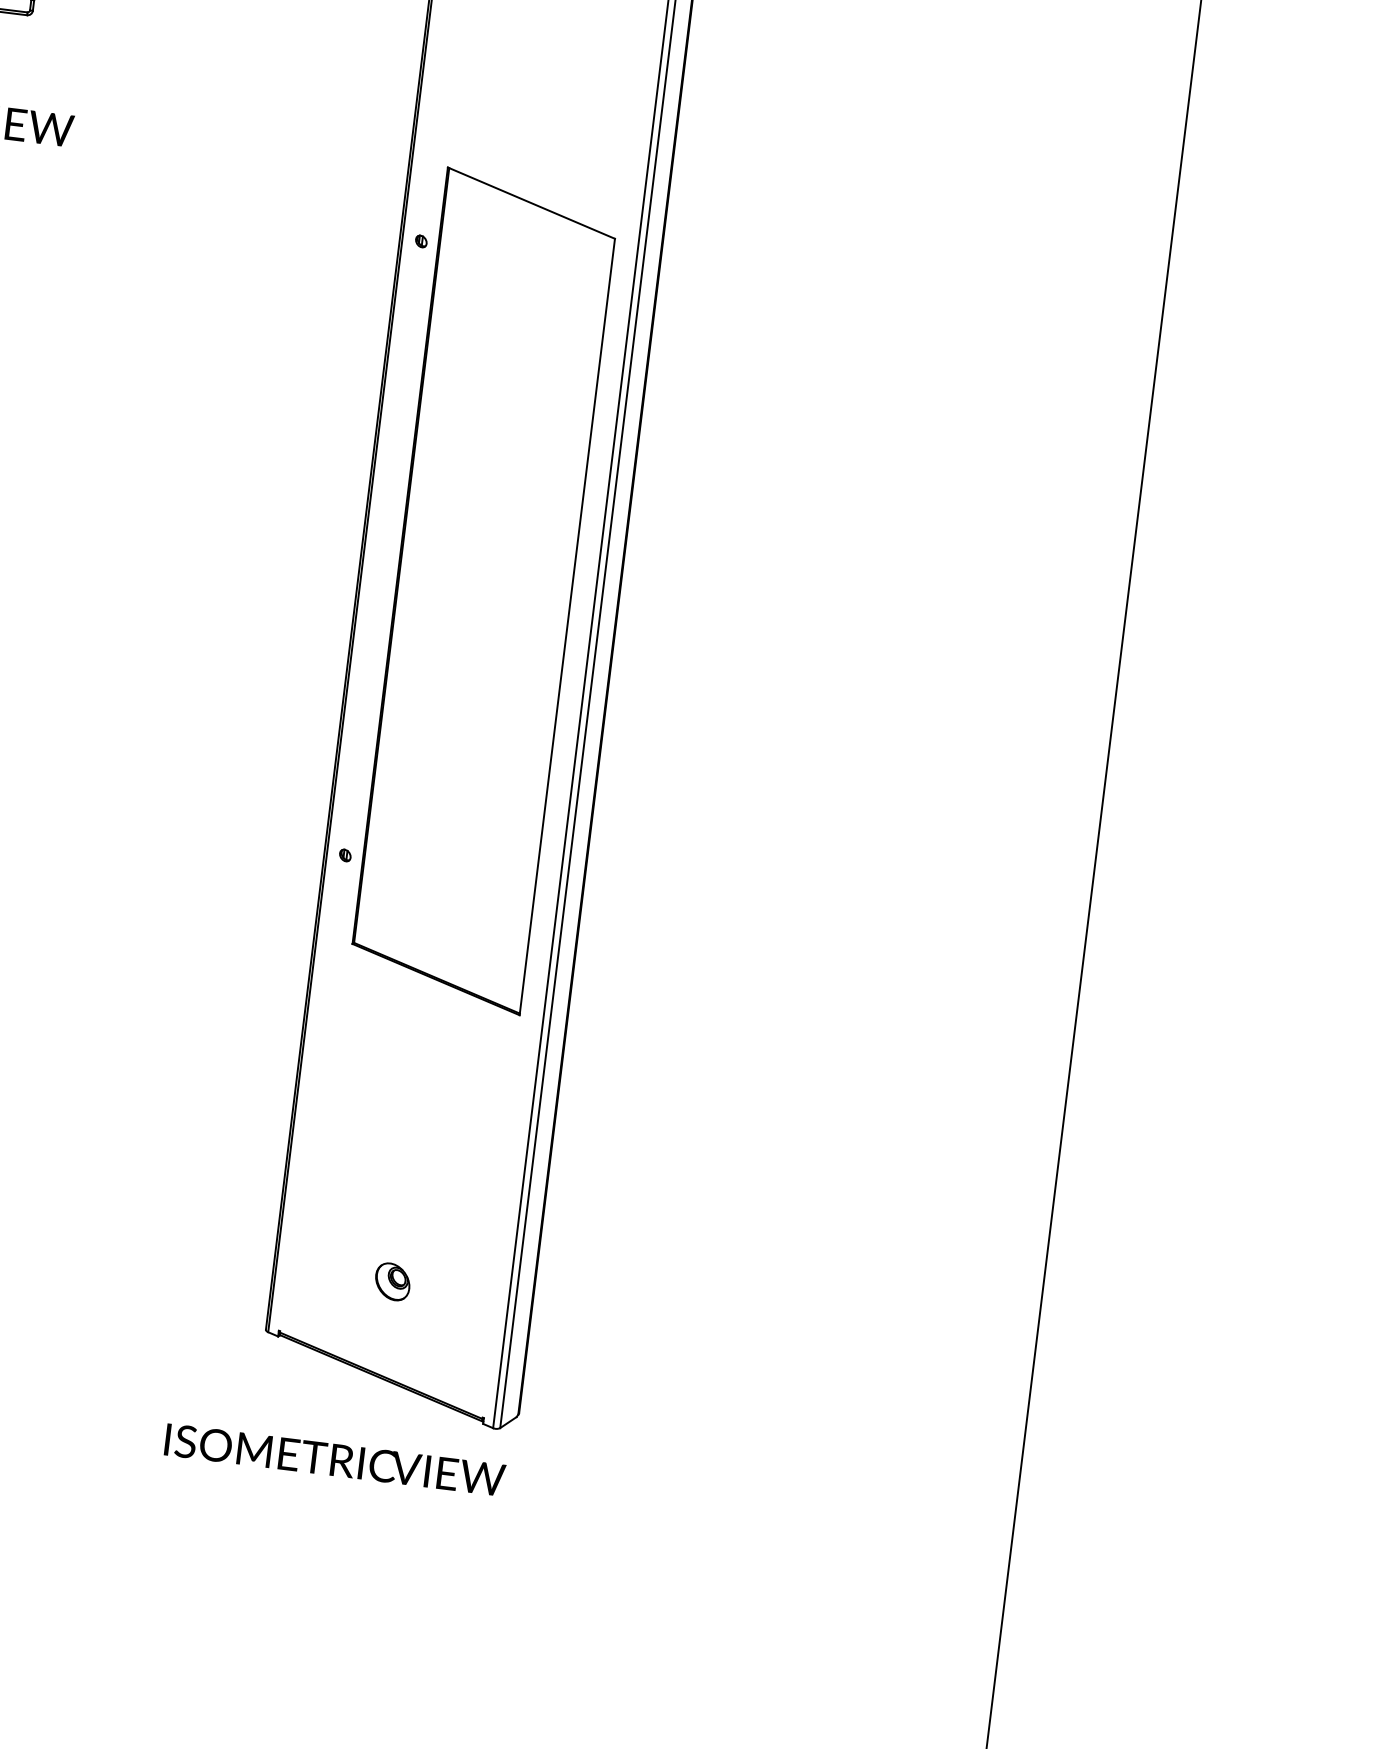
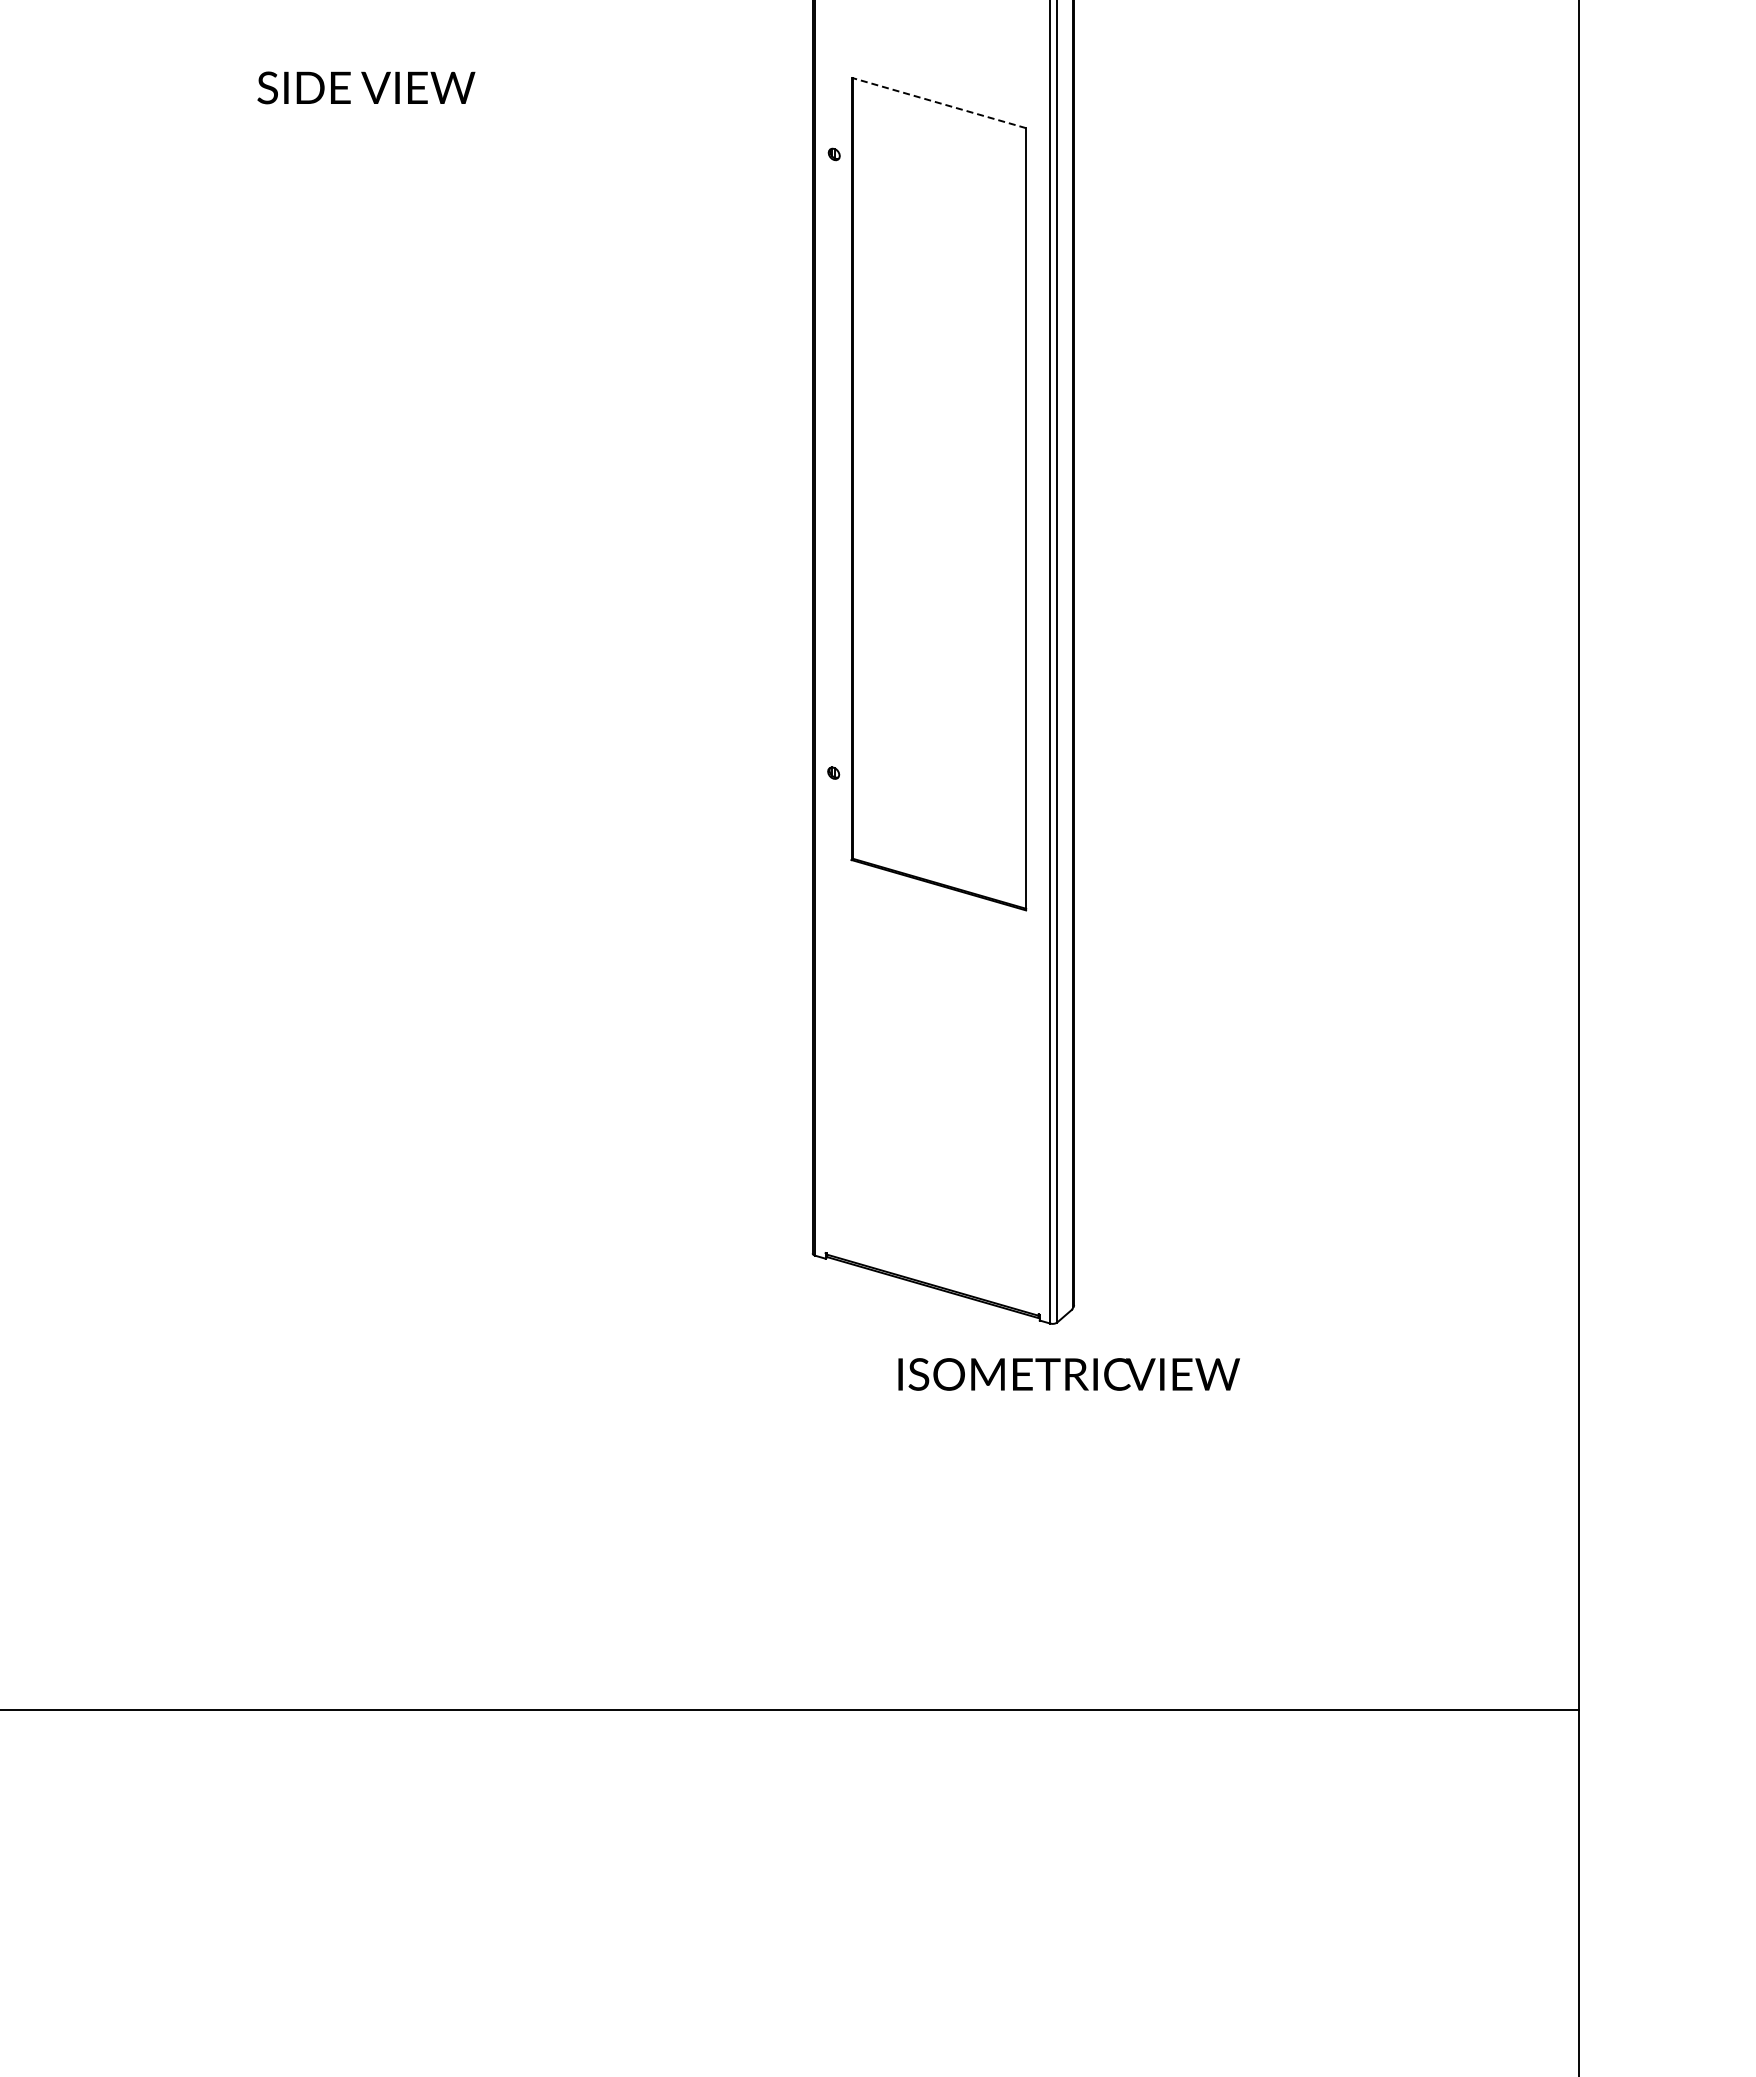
line: (531, 202) -> (938, 102), solid -> dashed
part: (392, 1281) -> (932, 1190), removed
text: (334, 1460) -> (1068, 1374), moved

